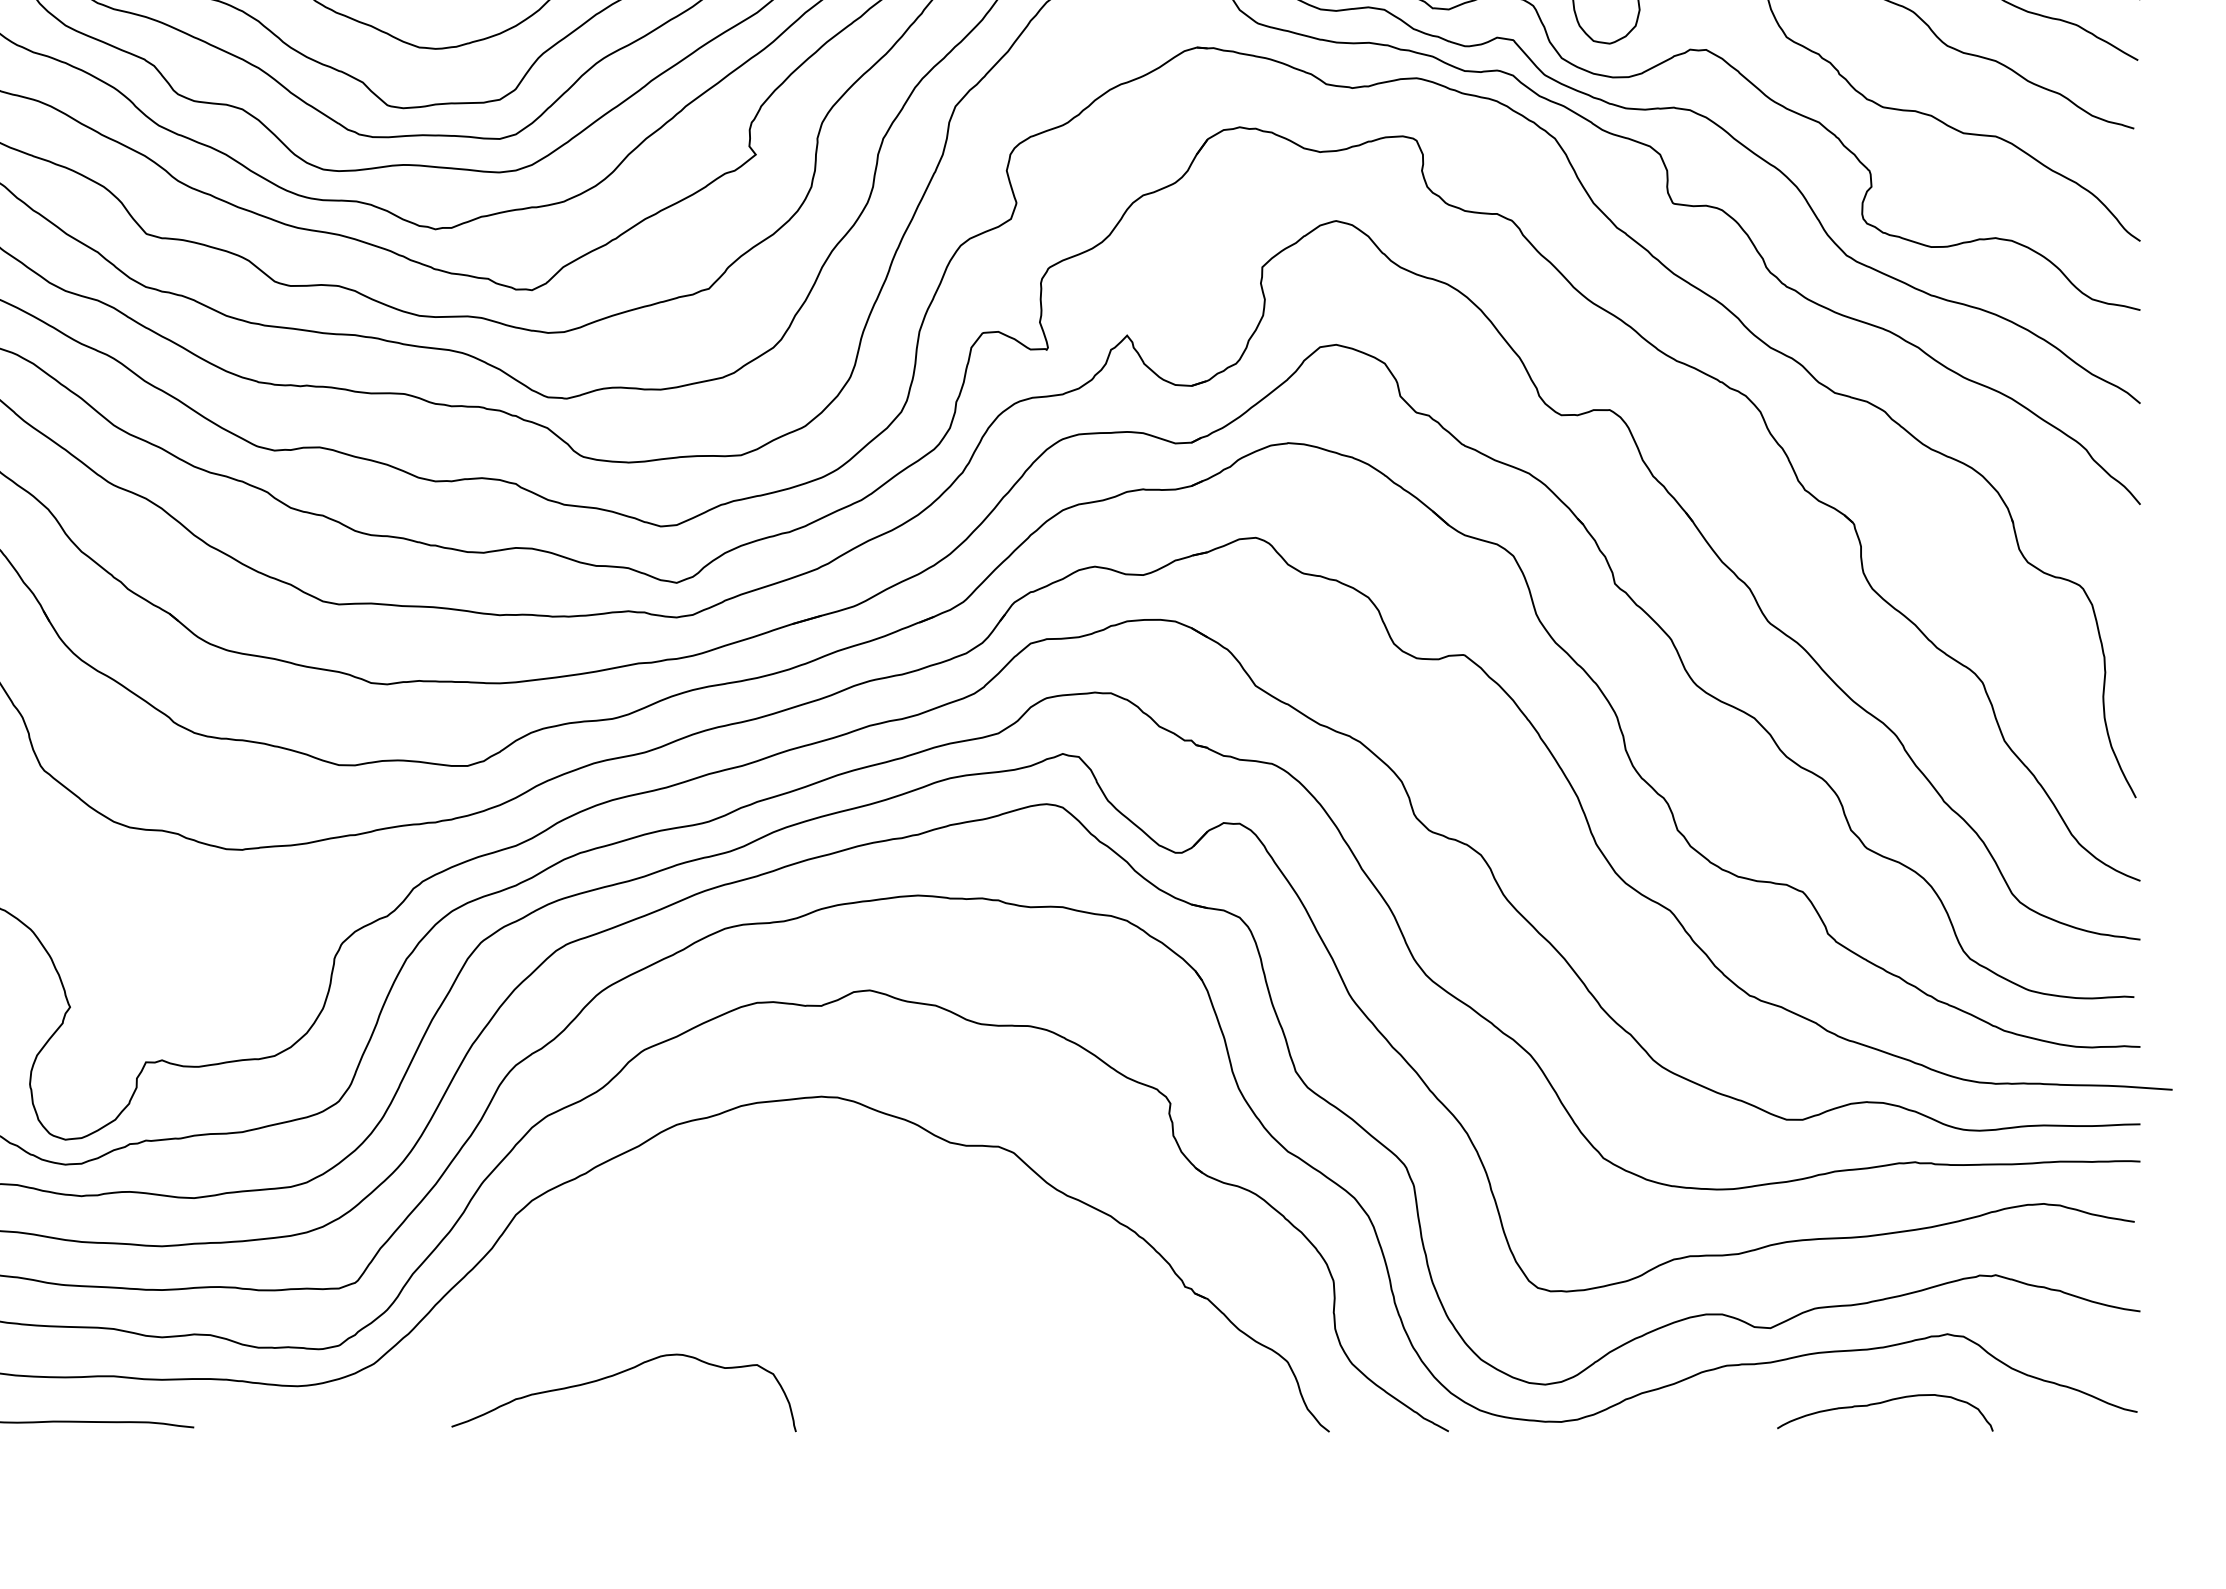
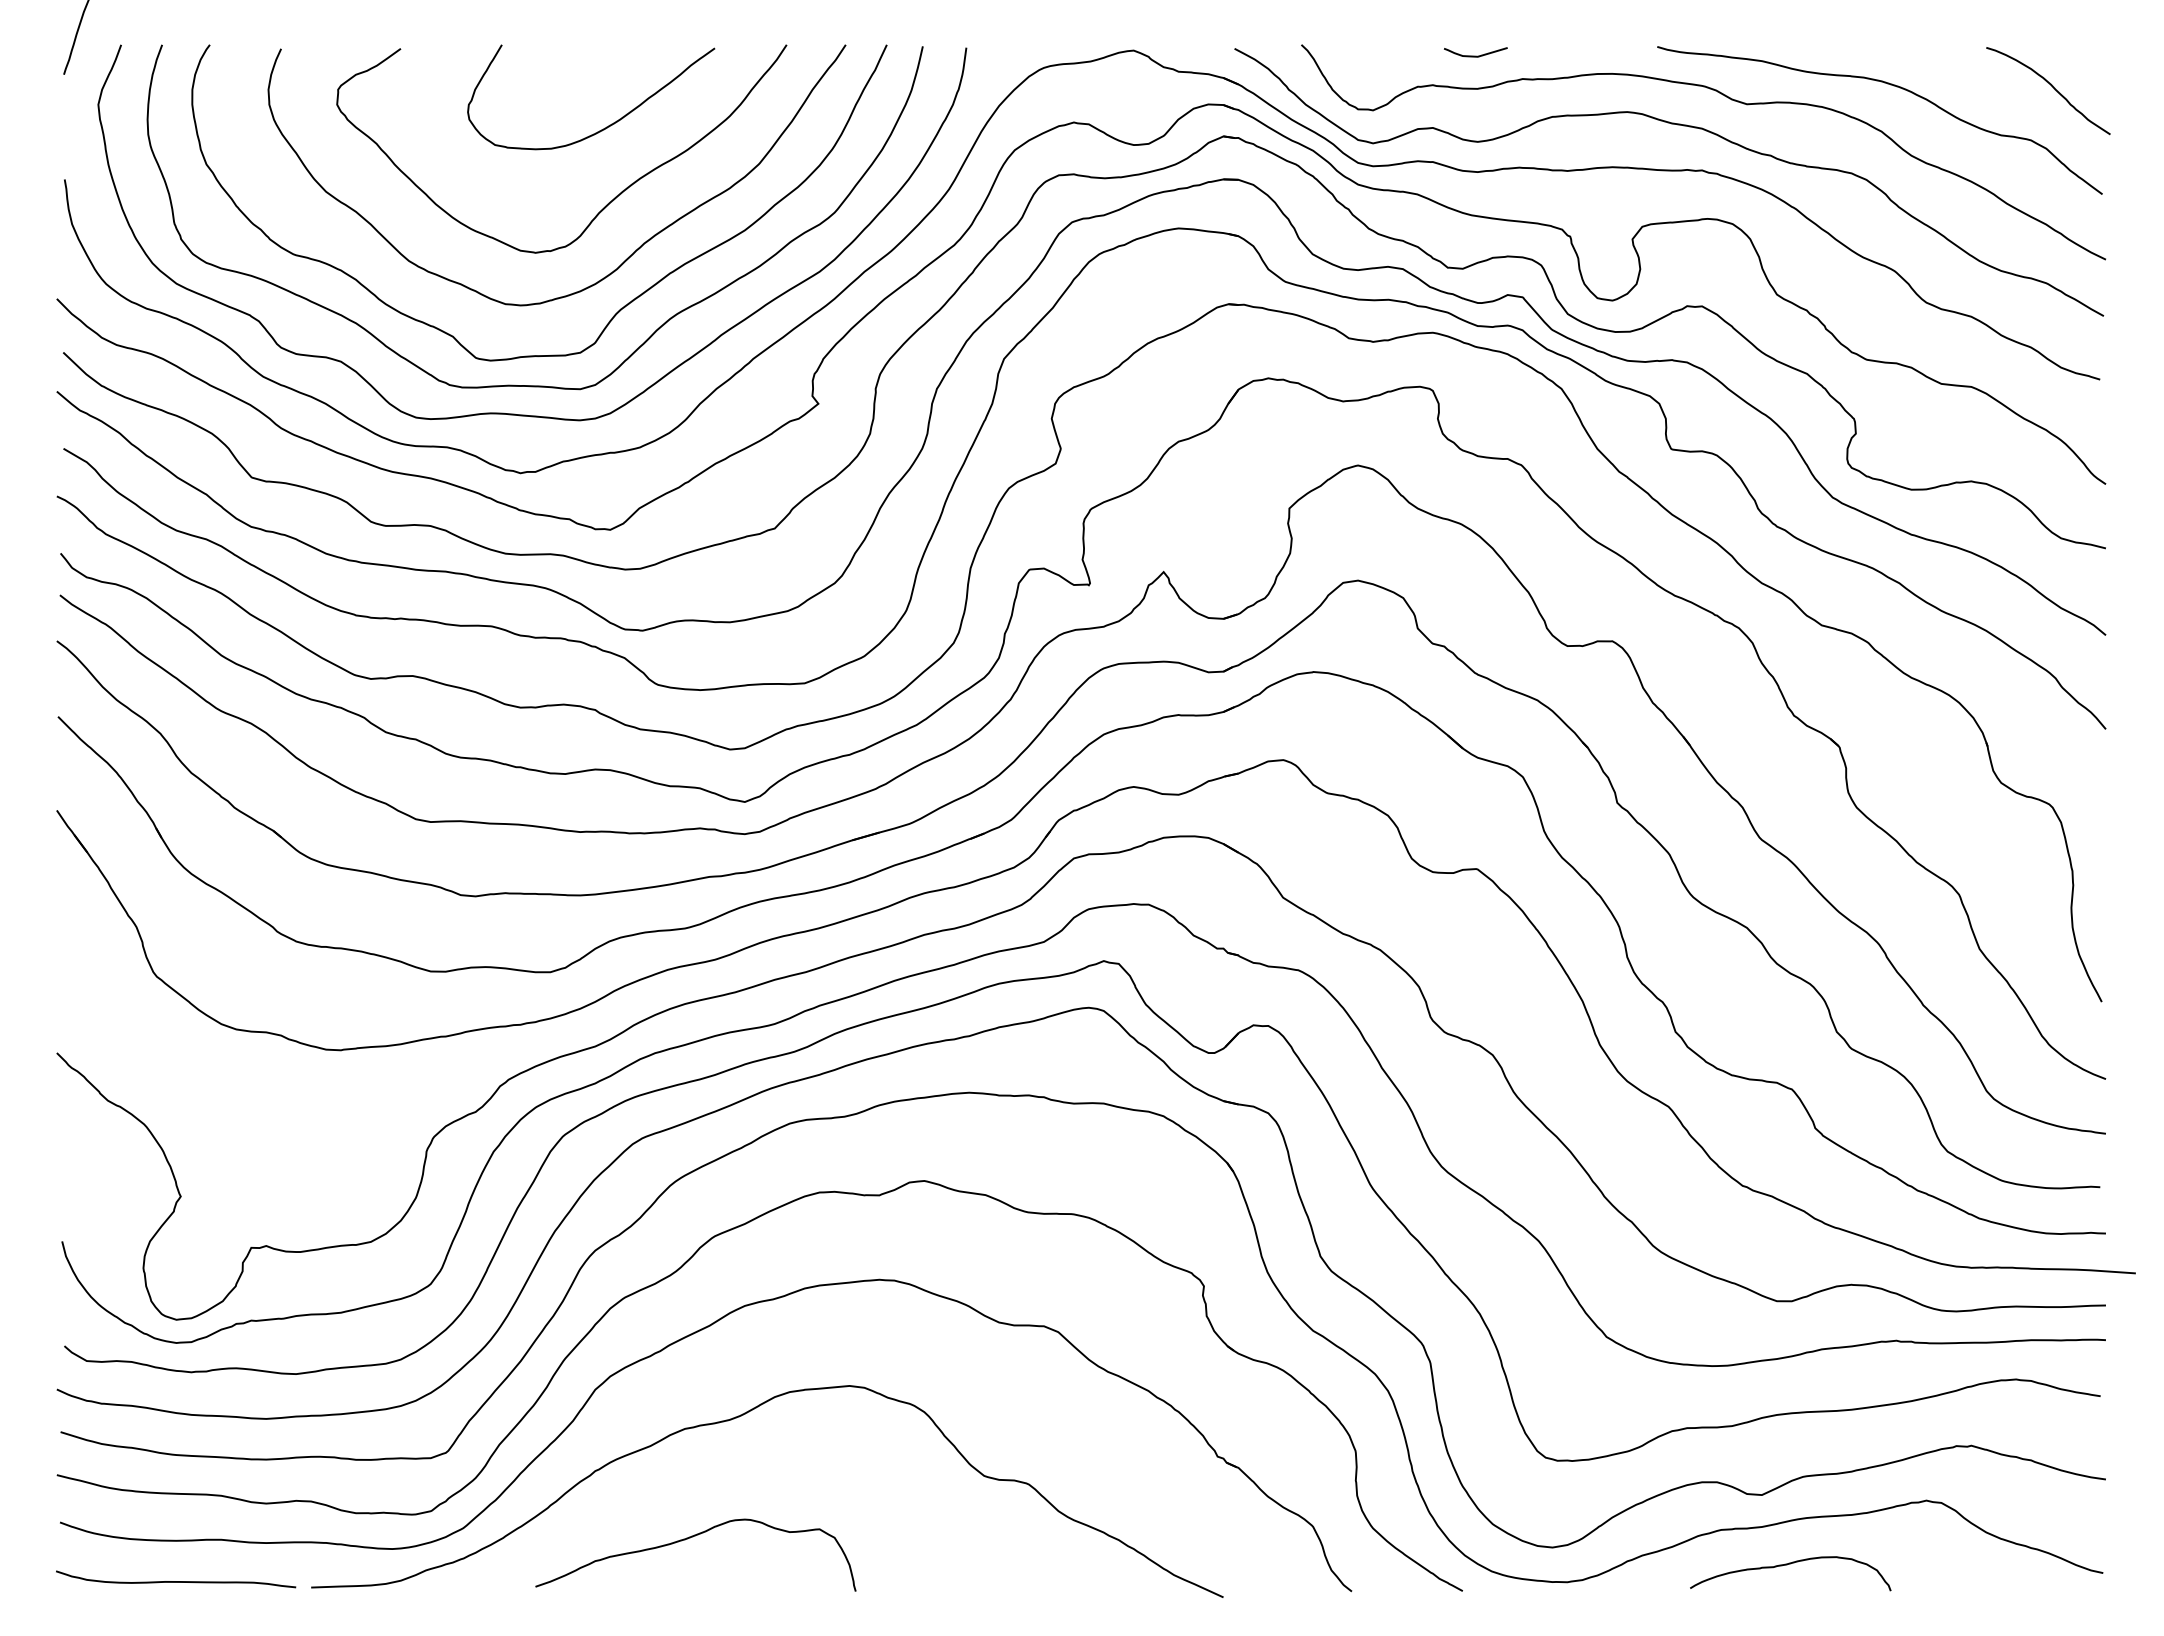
curve: (670, 1244) -> (739, 1417), added
curve: (1881, 1403) -> (1787, 1565), moved

